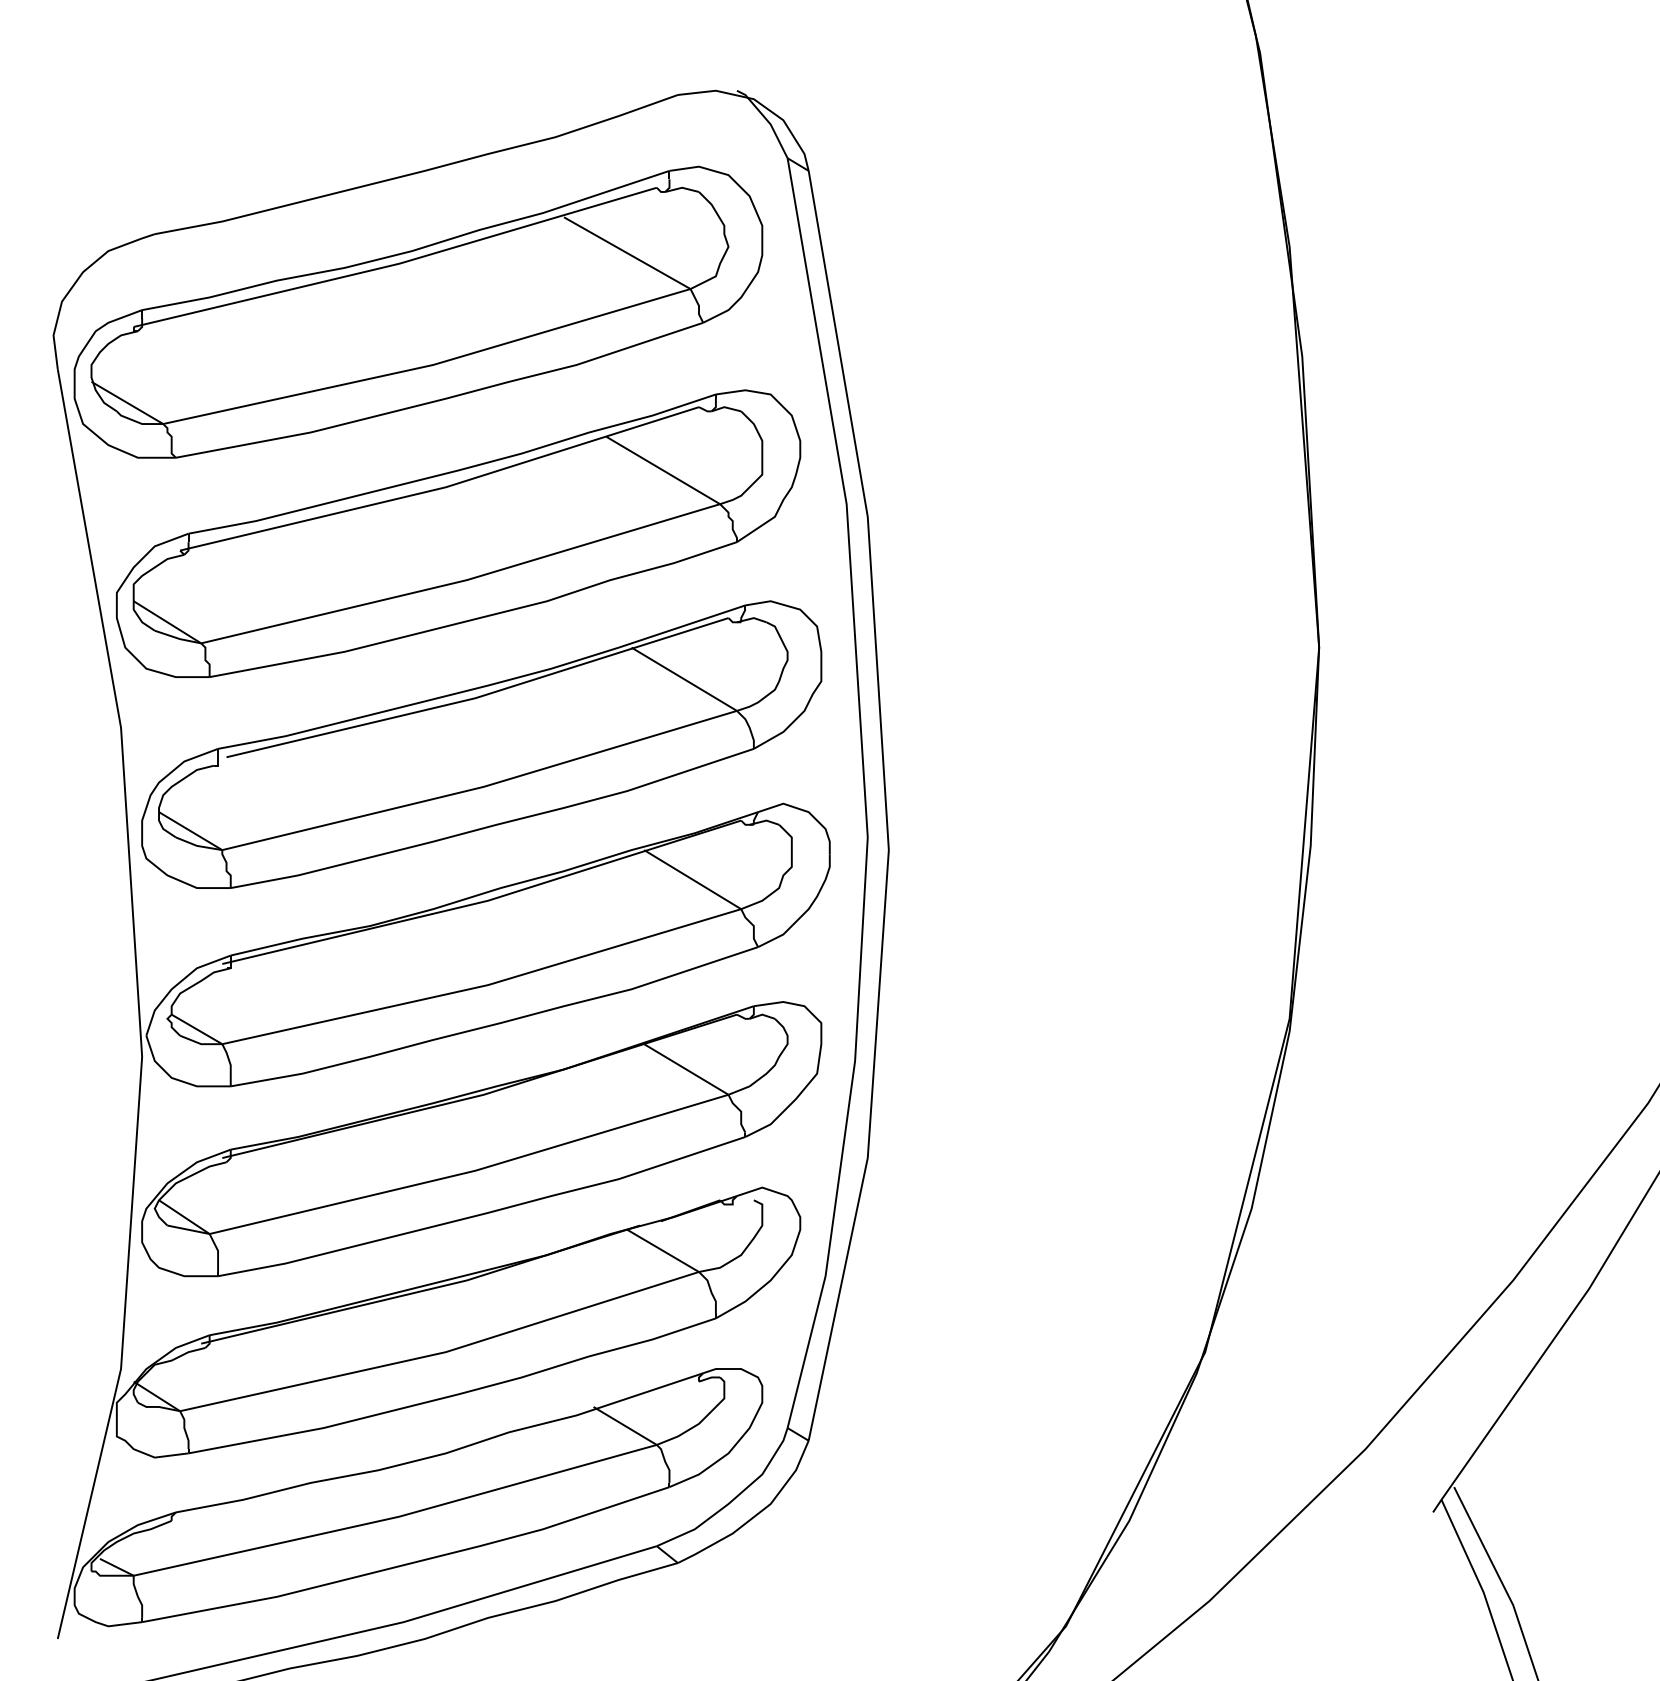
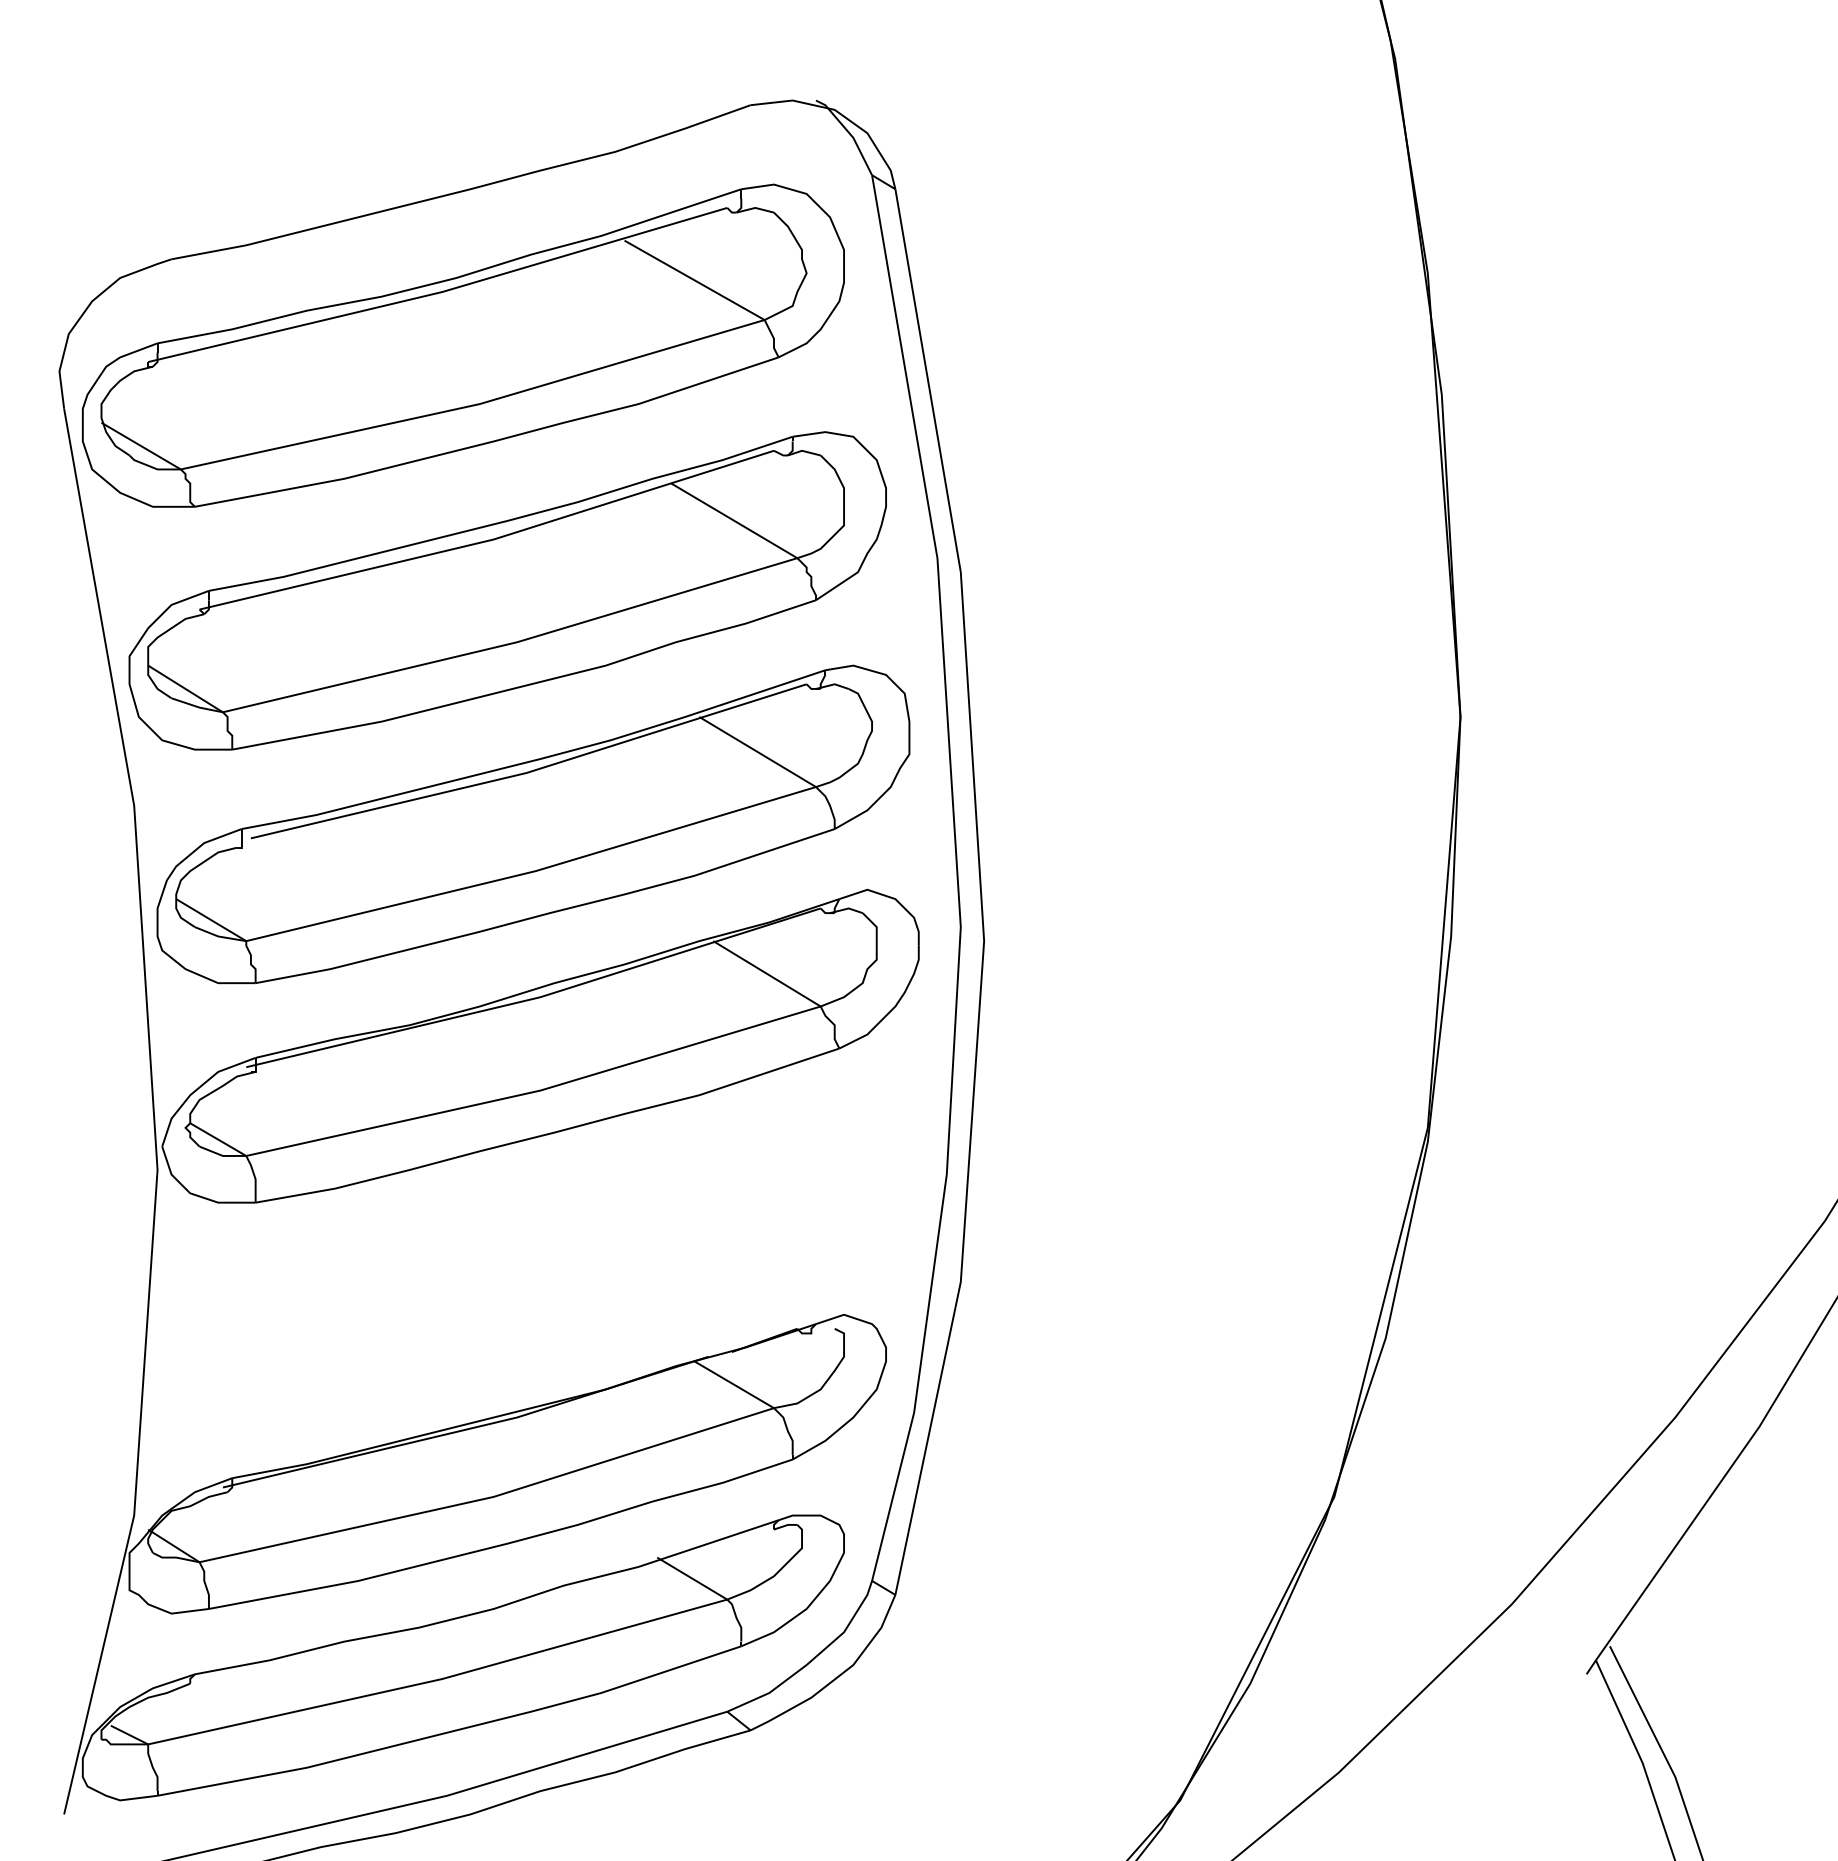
part: (481, 1139) -> (533, 1261), removed

